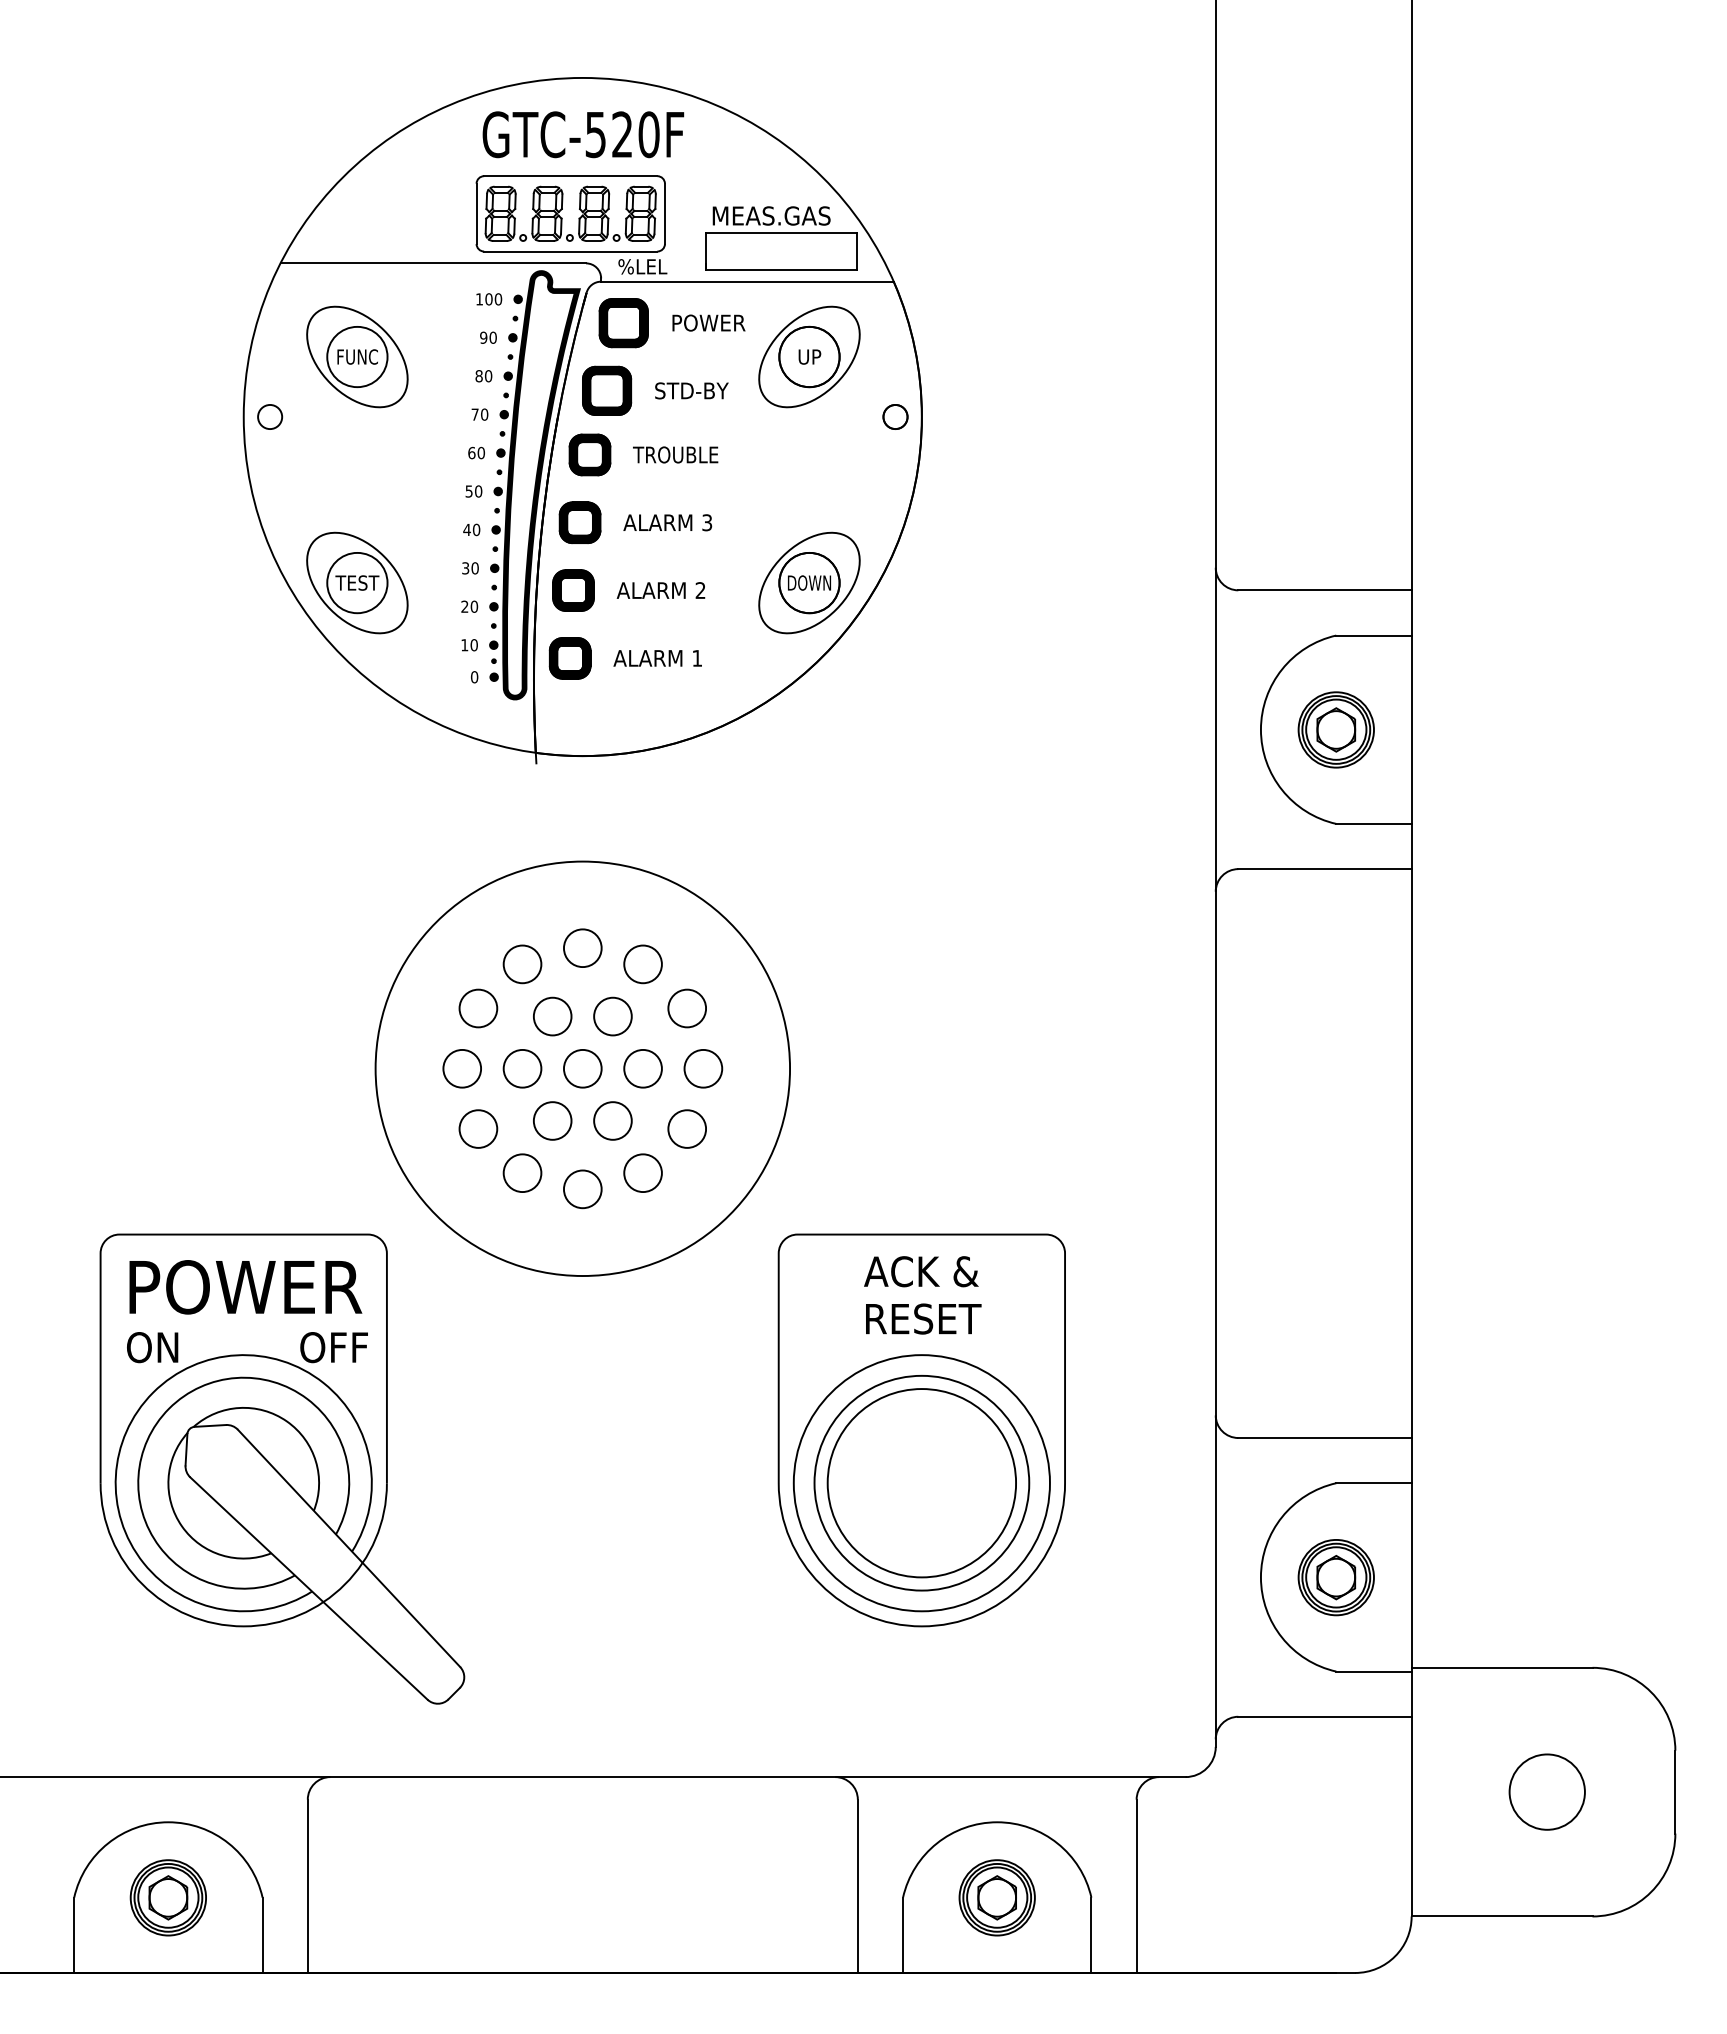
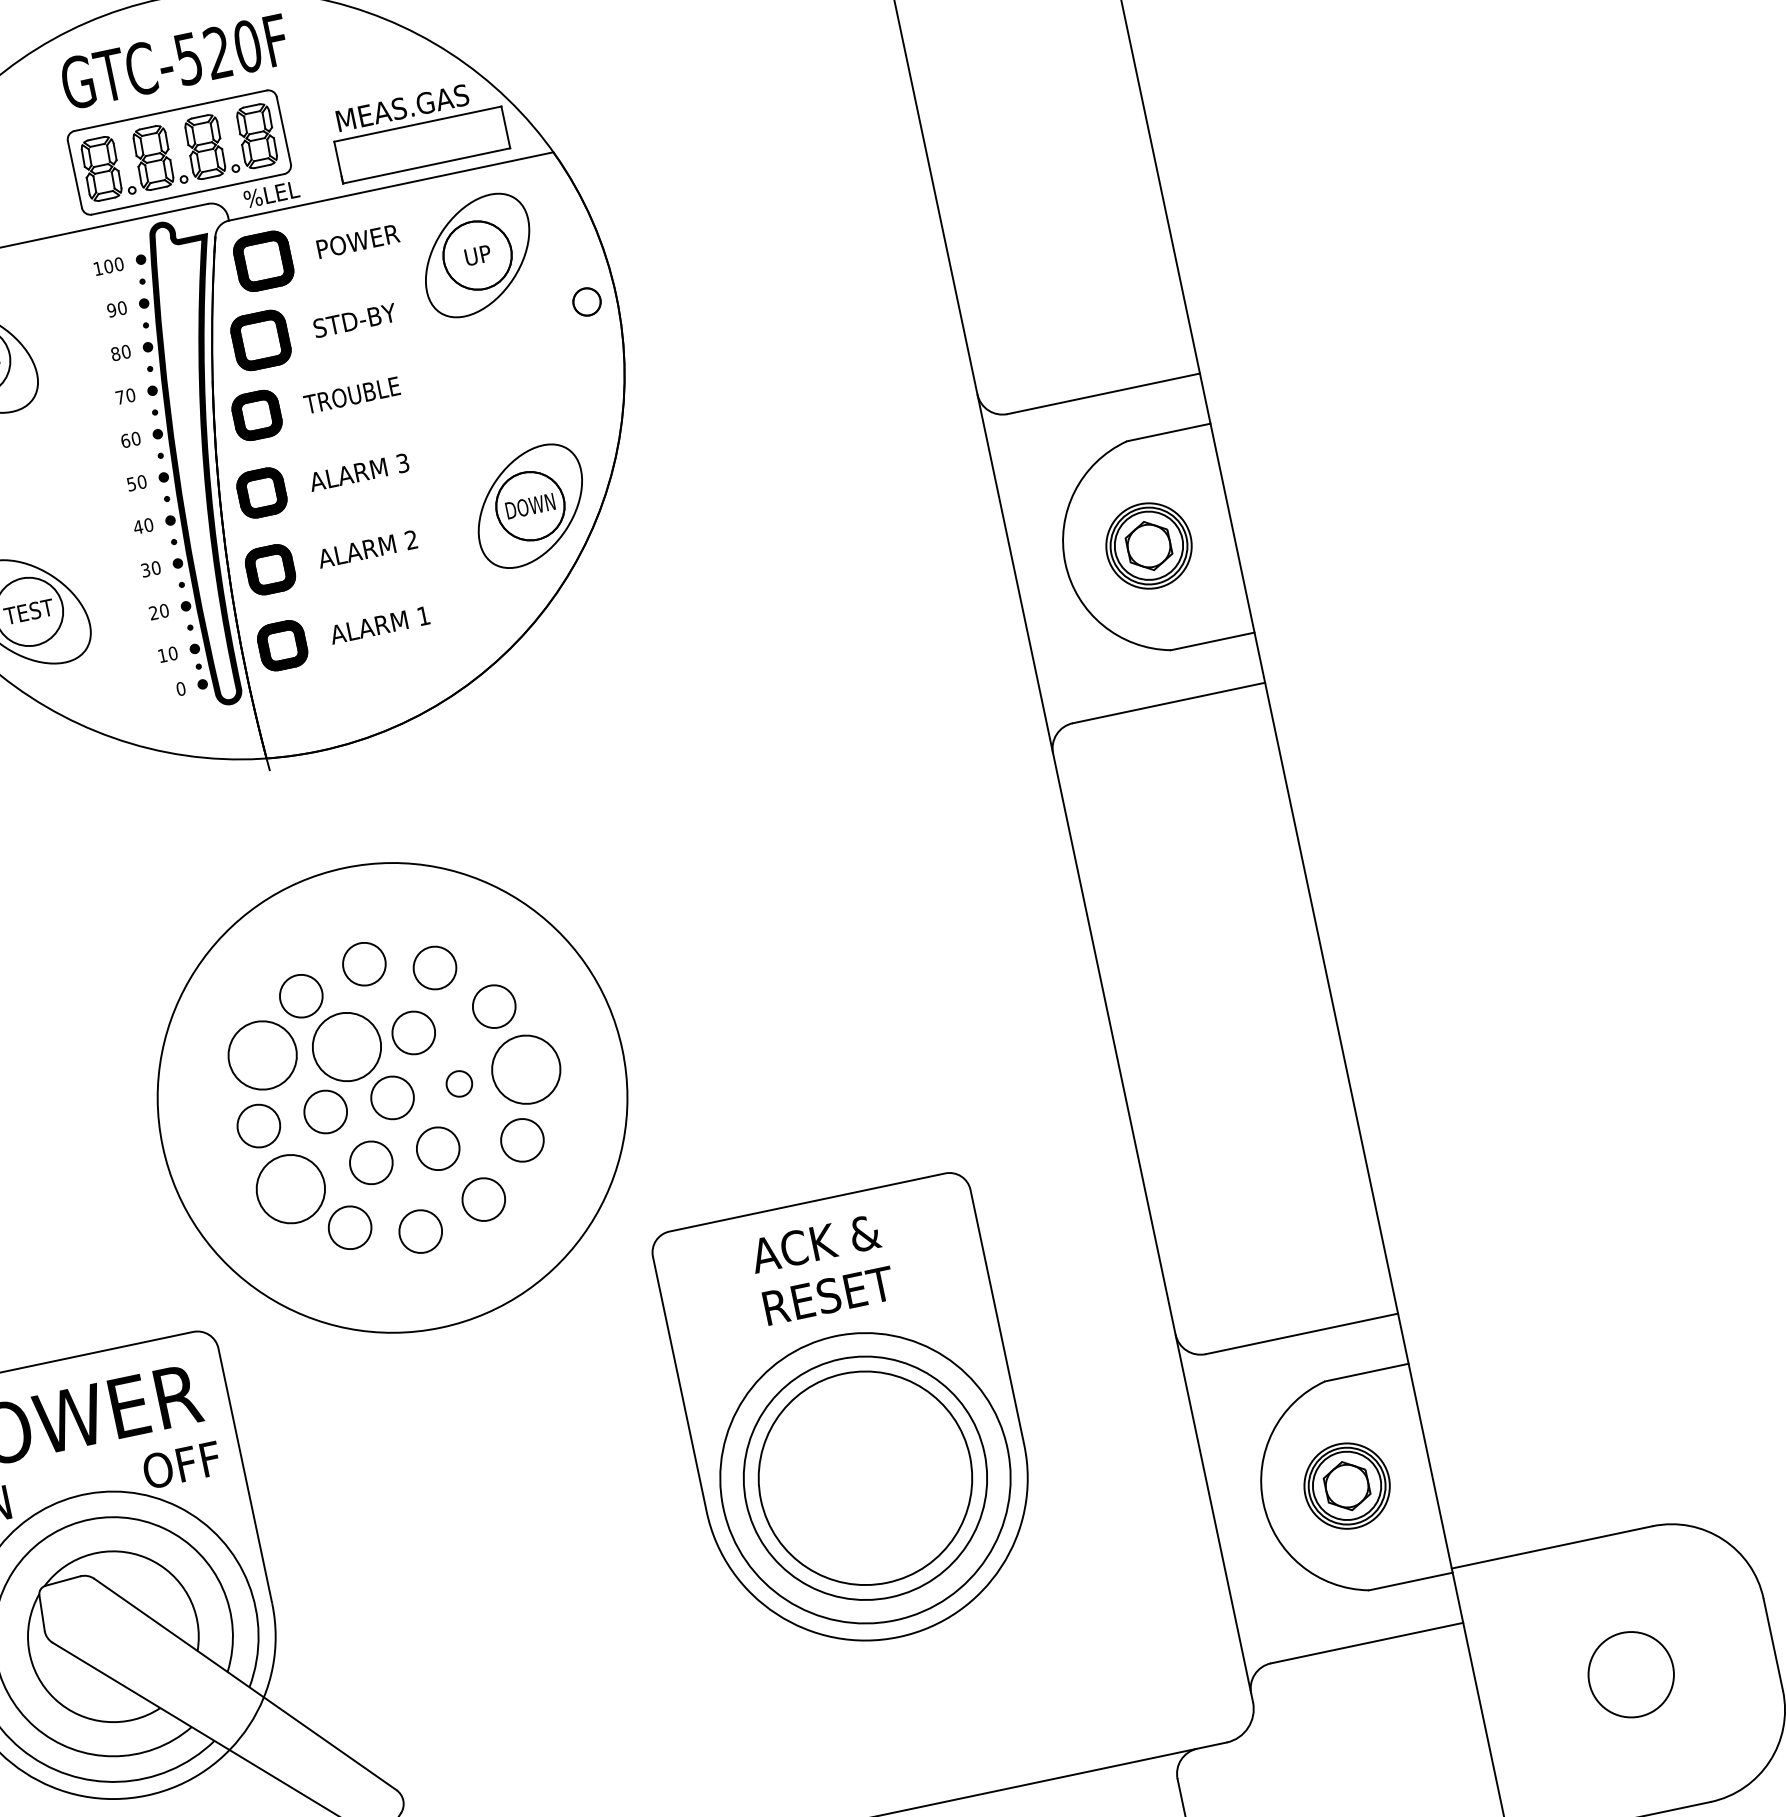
circle: (478, 1008) -> (262, 1055), size x1.6
circle: (552, 1016) -> (346, 1047), size x1.6
circle: (642, 1068) -> (458, 1083), size x0.6
circle: (703, 1068) -> (526, 1069), size x1.6
circle: (478, 1128) -> (290, 1188), size x1.6

